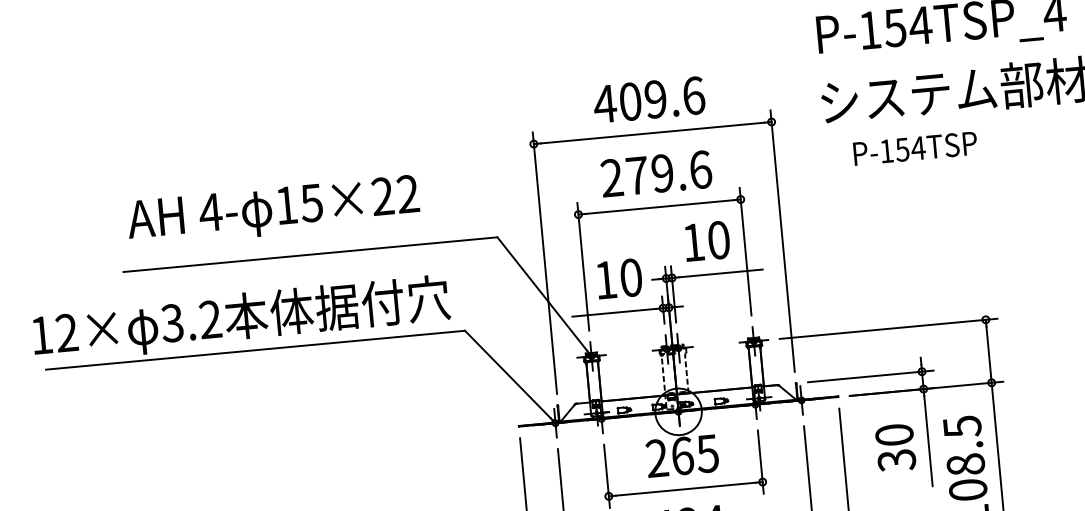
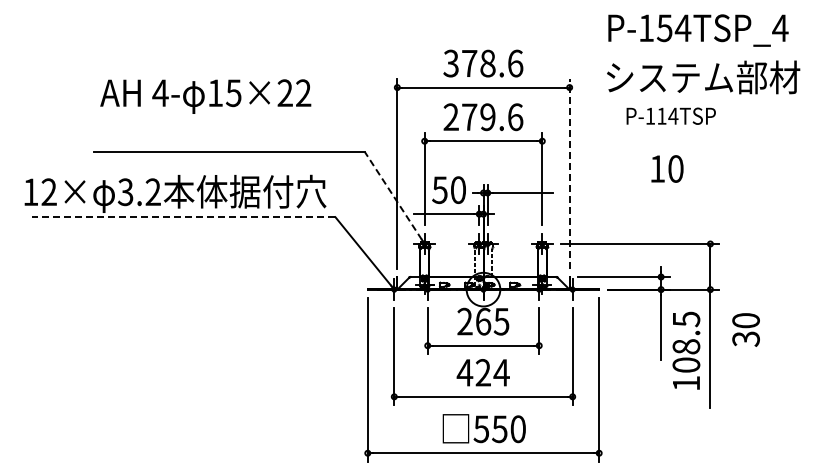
text: (628, 101) -> (468, 63), 409.6 -> 378.6
text: (901, 148) -> (661, 115), P-154TSP -> P-114TSP
text: (273, 211) -> (205, 96), moved
text: (707, 240) -> (667, 168), moved
line: (782, 240) -> (569, 173), solid -> dashed
text: (605, 280) -> (439, 190), 10 -> 50
line: (542, 293) -> (393, 195), solid -> dashed
line: (255, 350) -> (183, 217), solid -> dashed
text: (894, 447) -> (745, 329), moved

